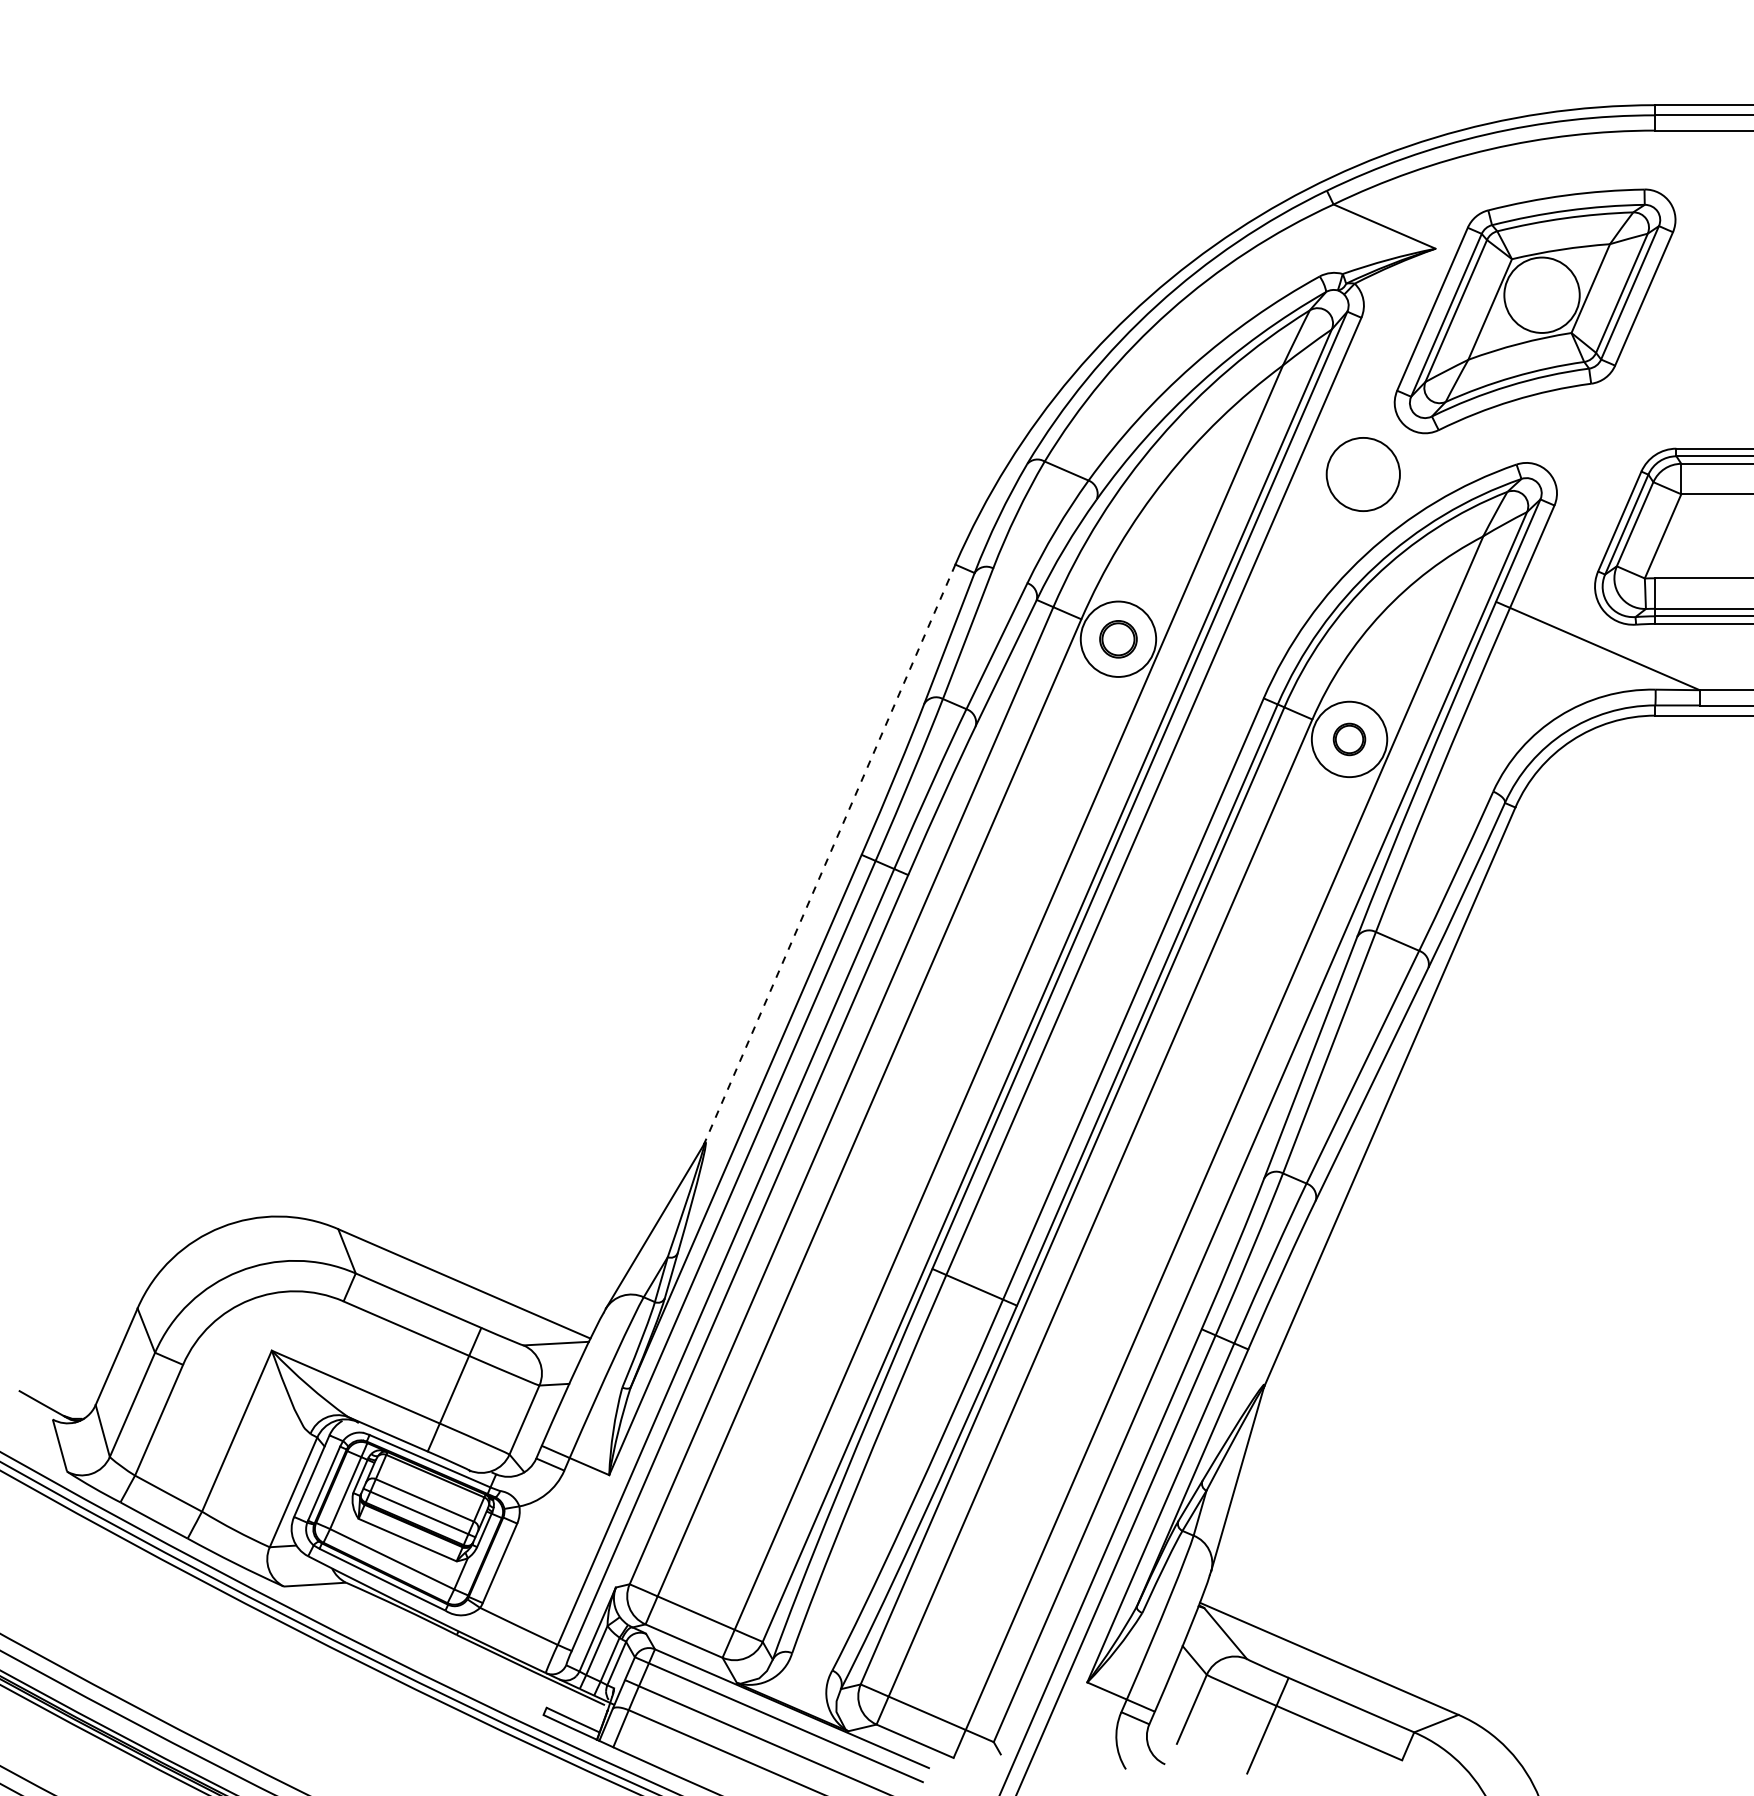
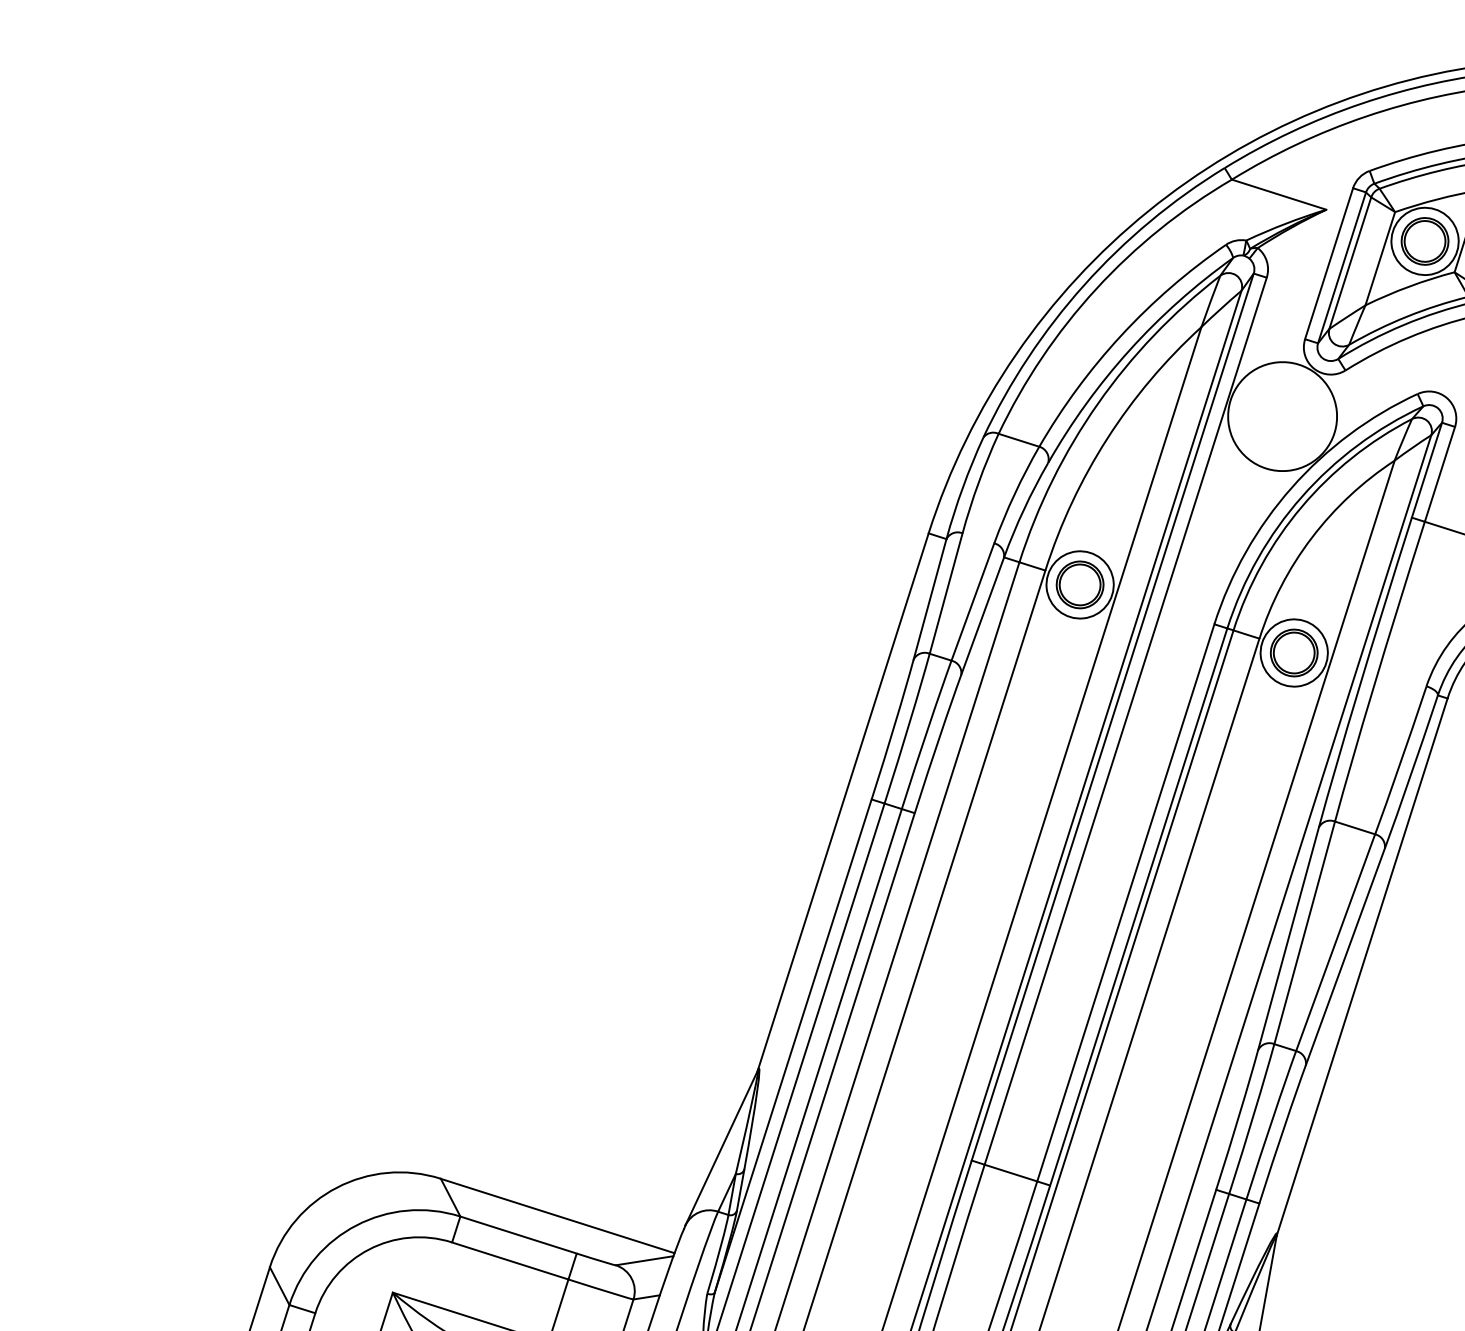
part: (1541, 295) -> (1424, 241), added
circle: (1363, 474) -> (1282, 416), size x1.67
part: (1118, 639) -> (1080, 585), size x1.43
part: (1349, 739) -> (1294, 653), size x1.67
line: (829, 855) -> (843, 802), dashed -> solid

